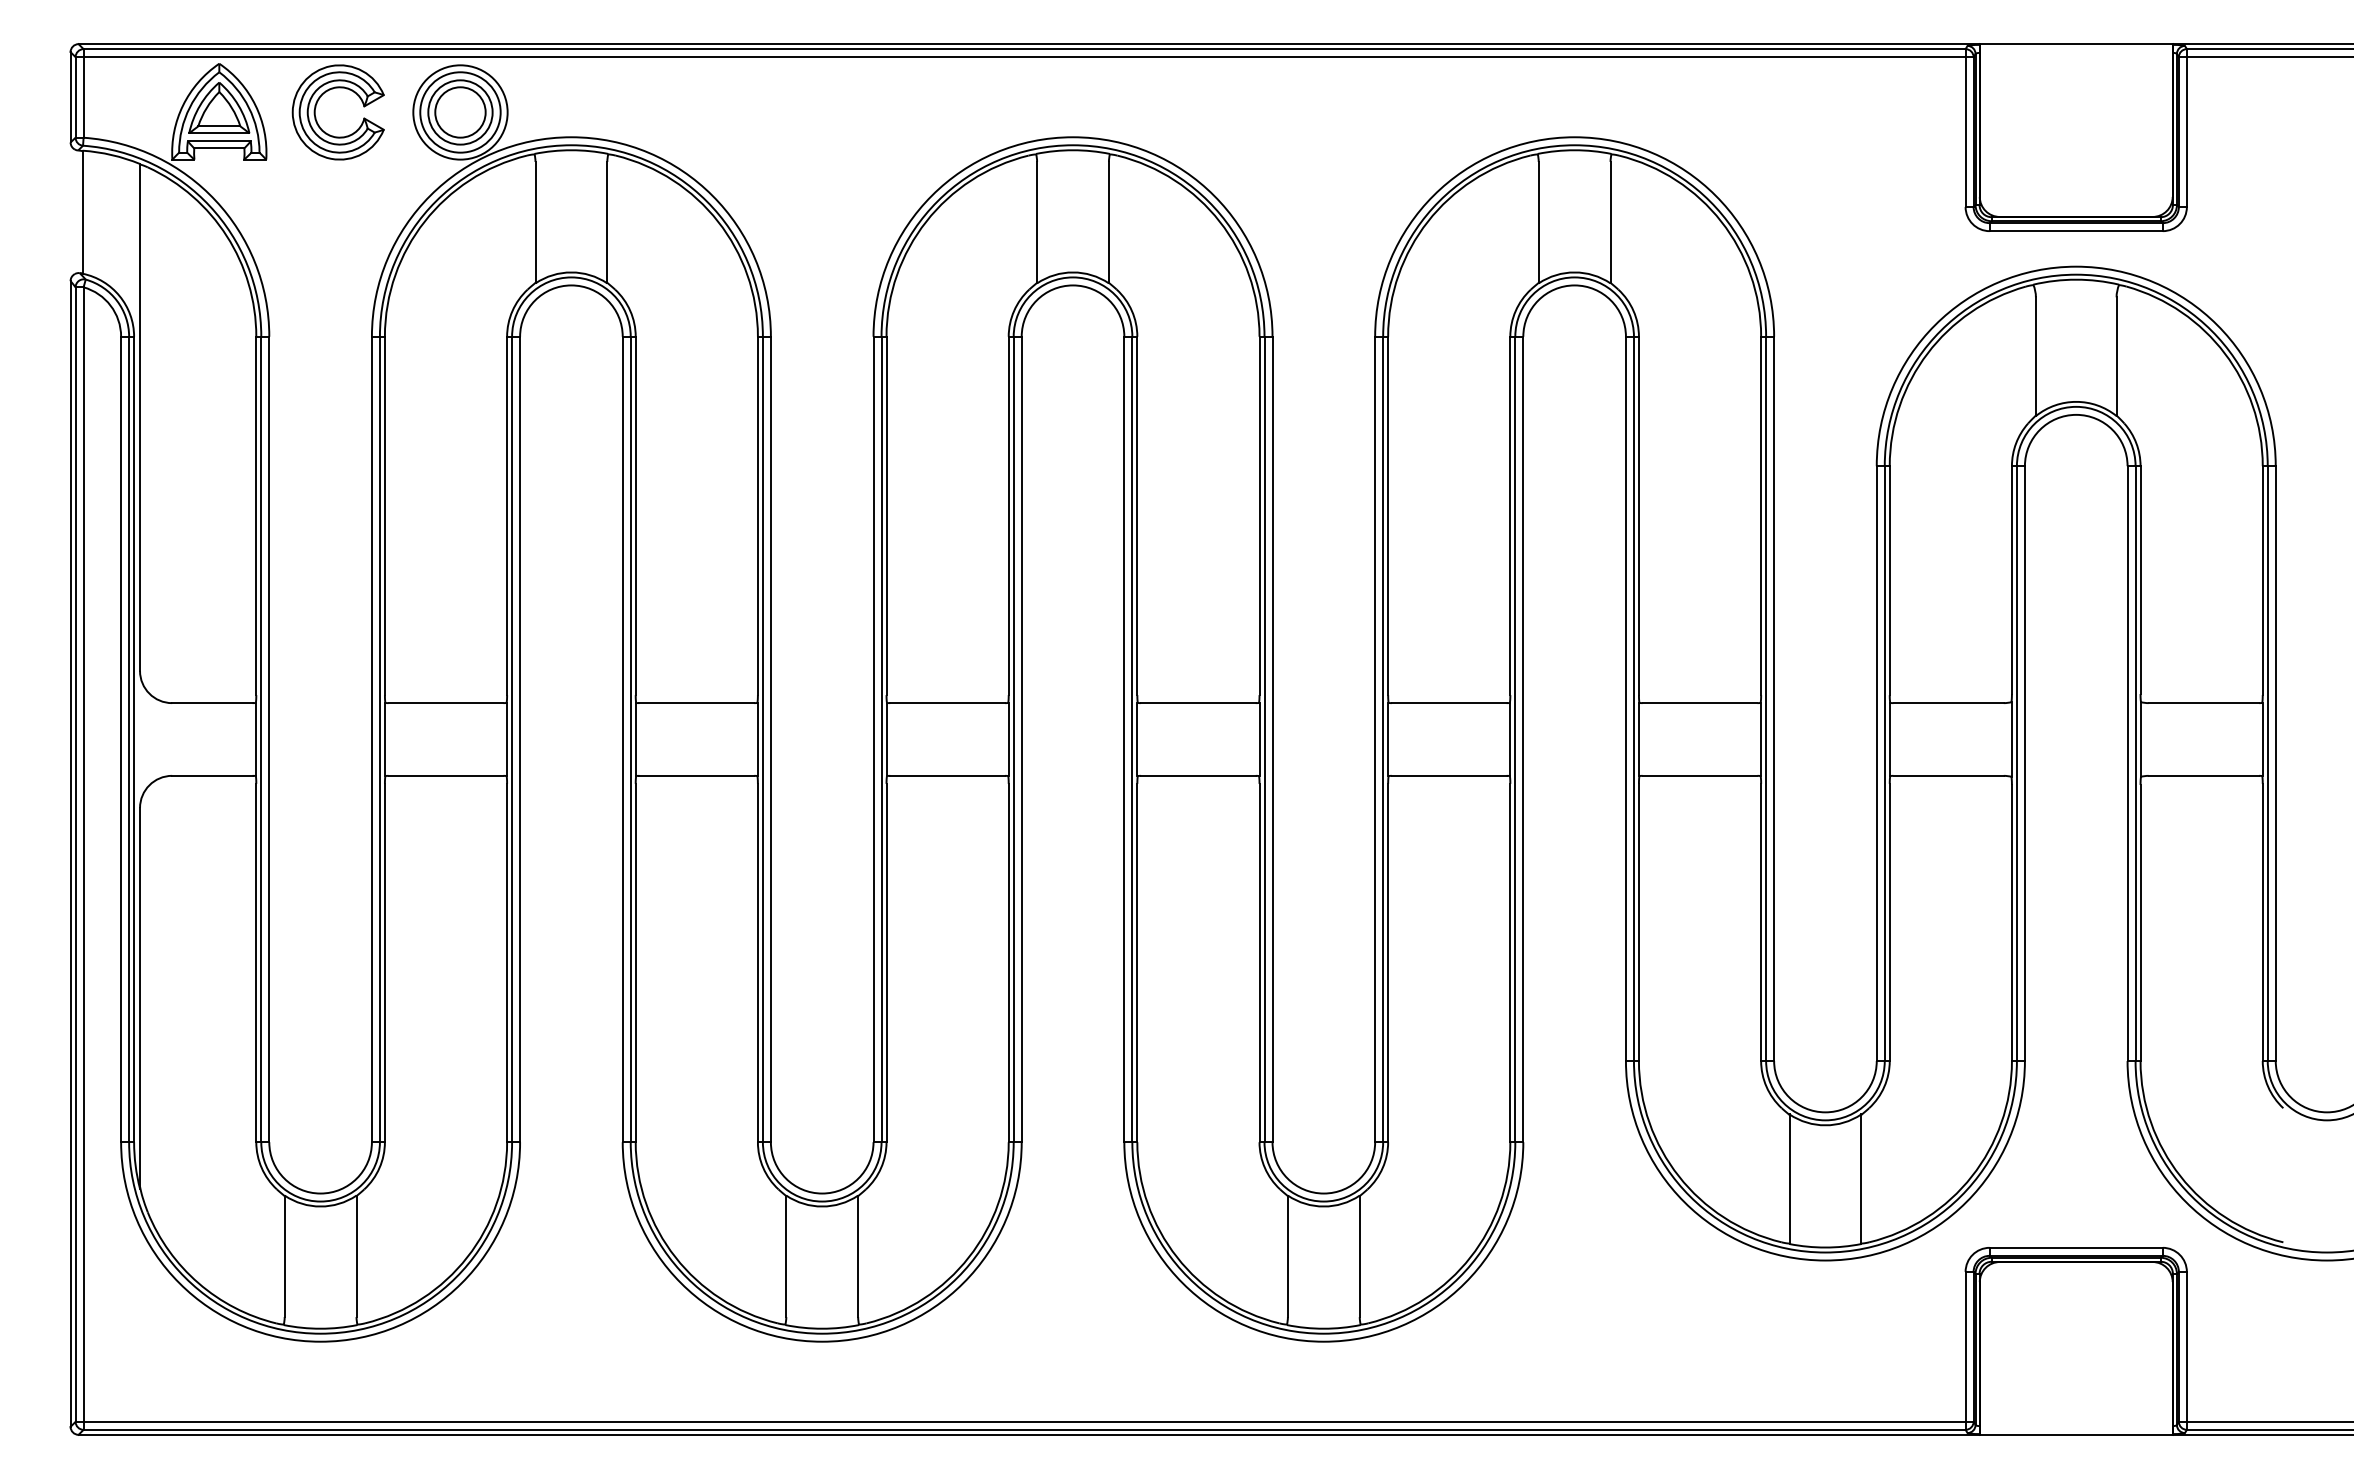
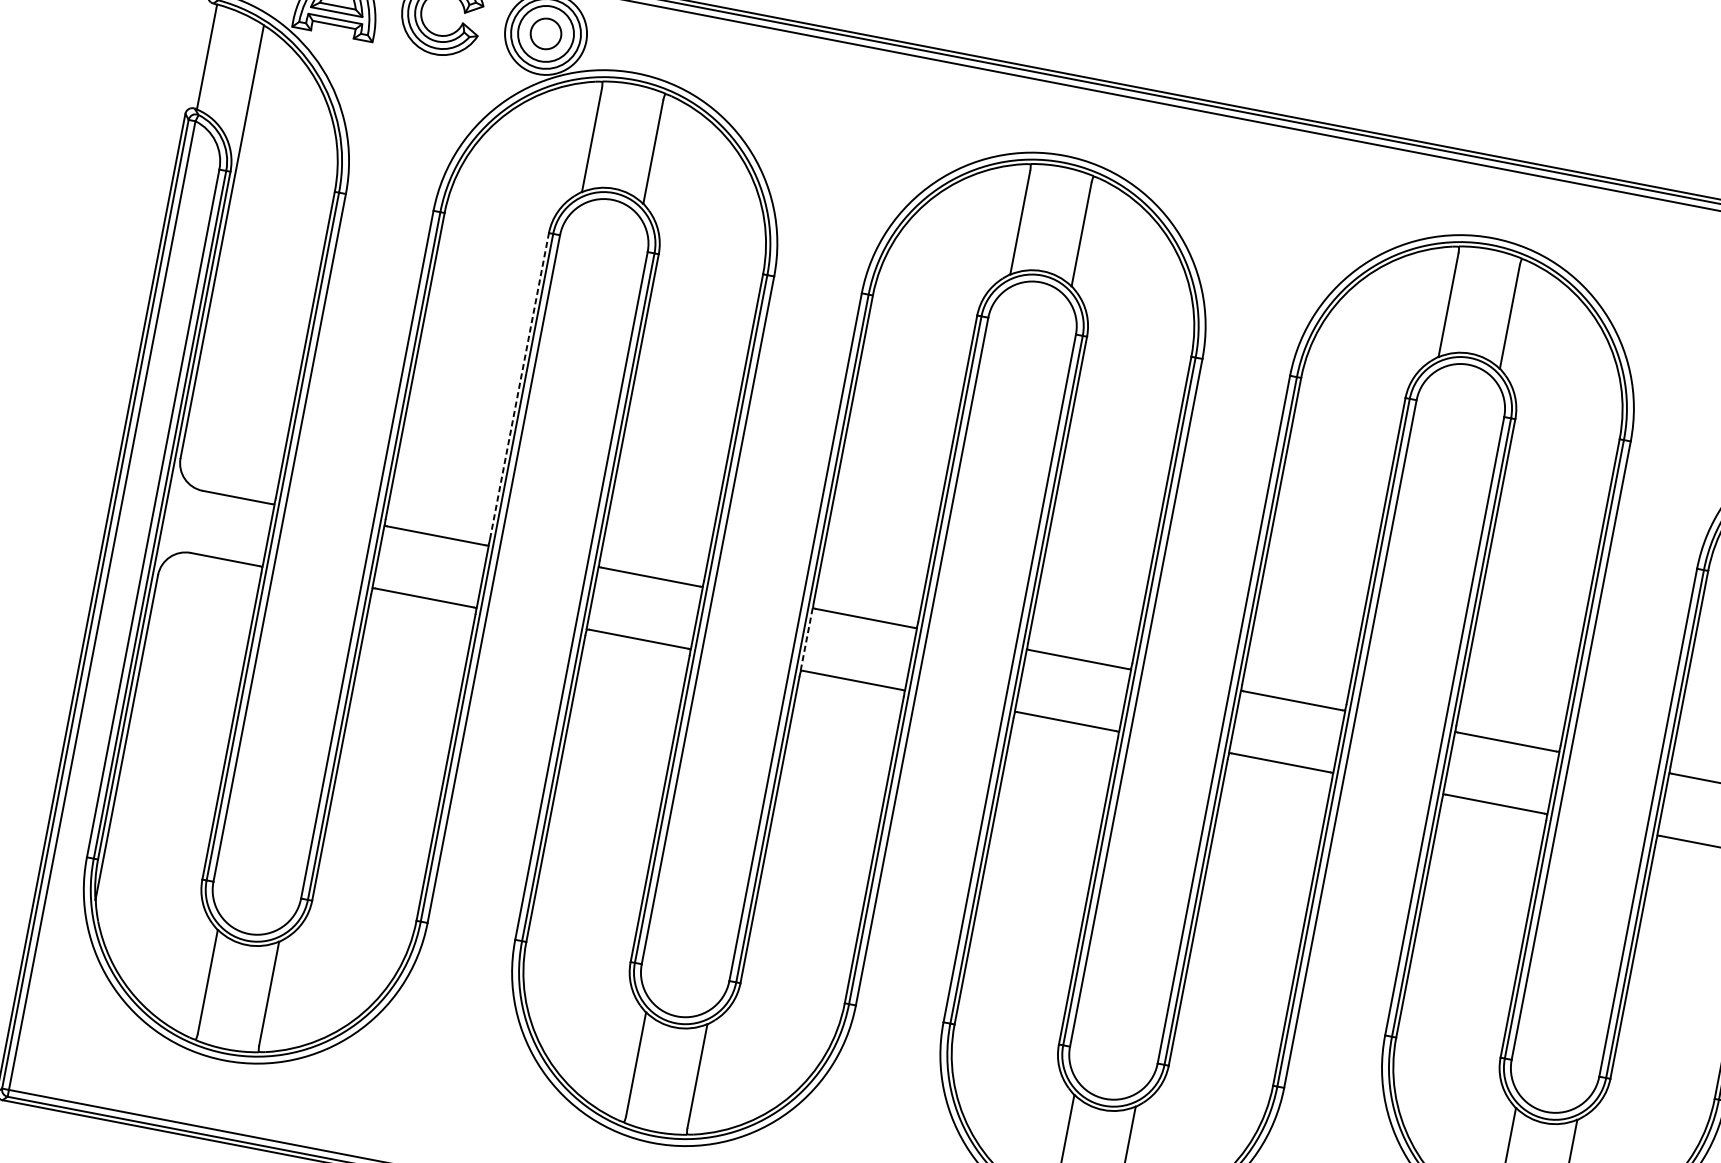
circle: (460, 112) -> (546, 33), size x0.7
line: (507, 515) -> (519, 385), solid -> dashed
line: (886, 739) -> (806, 639), solid -> dashed

